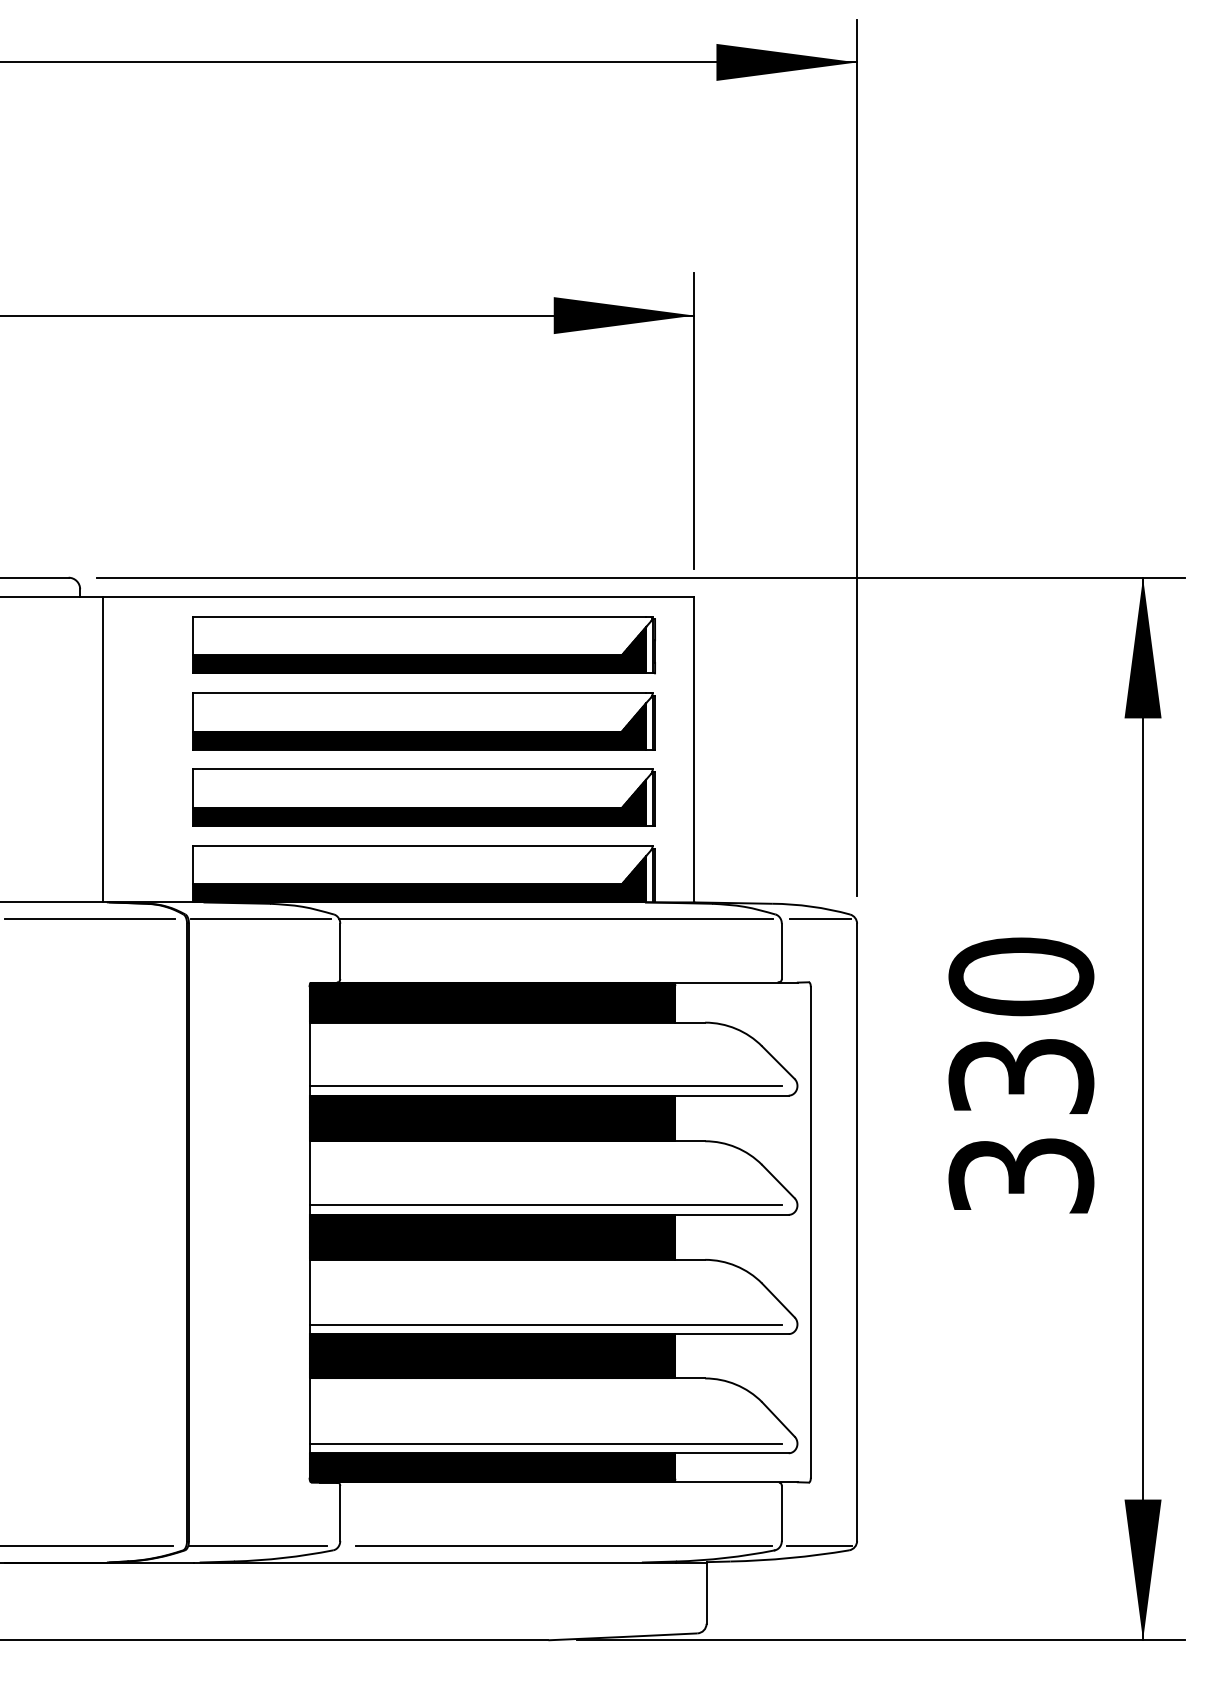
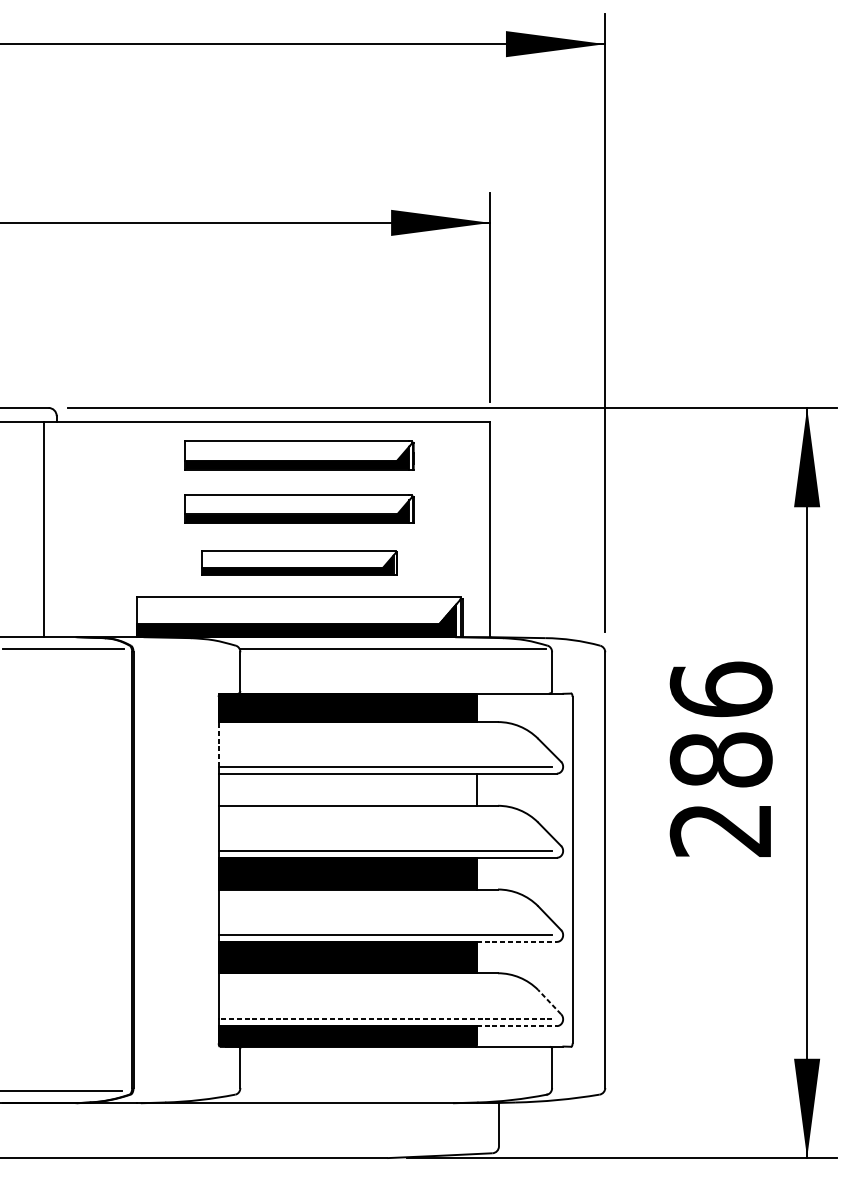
part: (423, 645) -> (299, 455), size x0.7
part: (423, 721) -> (299, 509), size x0.7
line: (103, 749) -> (44, 529), moved
part: (423, 797) -> (299, 563), size x0.6
line: (260, 918) -> (184, 648), removed
line: (820, 918) -> (579, 648), removed
line: (309, 1054) -> (218, 744), solid -> dashed
text: (1021, 1075) -> (721, 759), 330 -> 286
hatch: (492, 1118) -> (347, 789), removed
line: (732, 1334) -> (517, 942), solid -> dashed
line: (778, 1419) -> (549, 1002), solid -> dashed
line: (545, 1443) -> (385, 1019), solid -> dashed
line: (732, 1453) -> (517, 1026), solid -> dashed
line: (258, 1545) -> (182, 1091), removed
line: (564, 1545) -> (398, 1091), removed
line: (819, 1545) -> (578, 1091), removed

